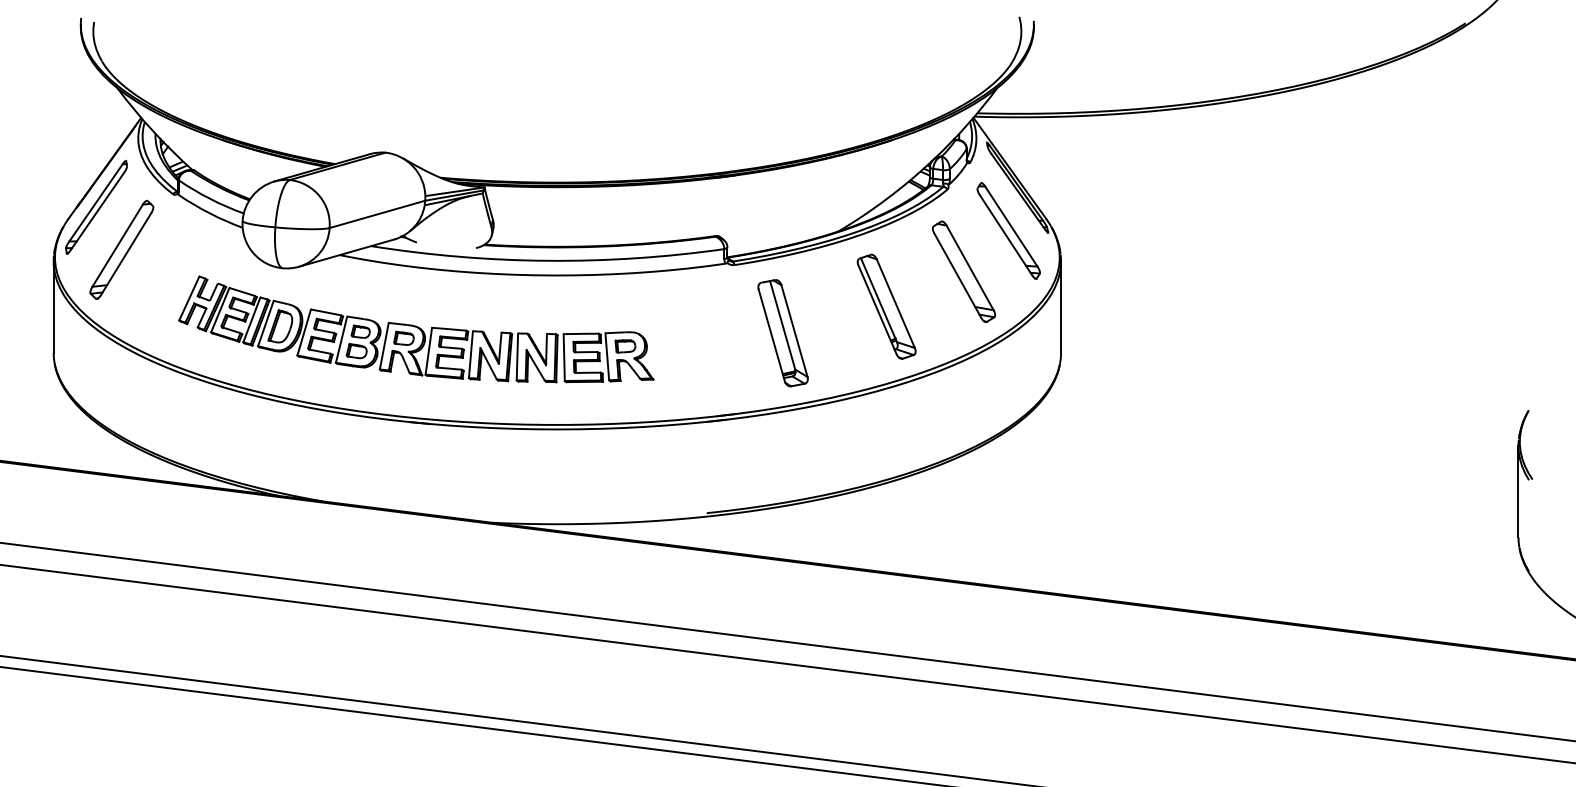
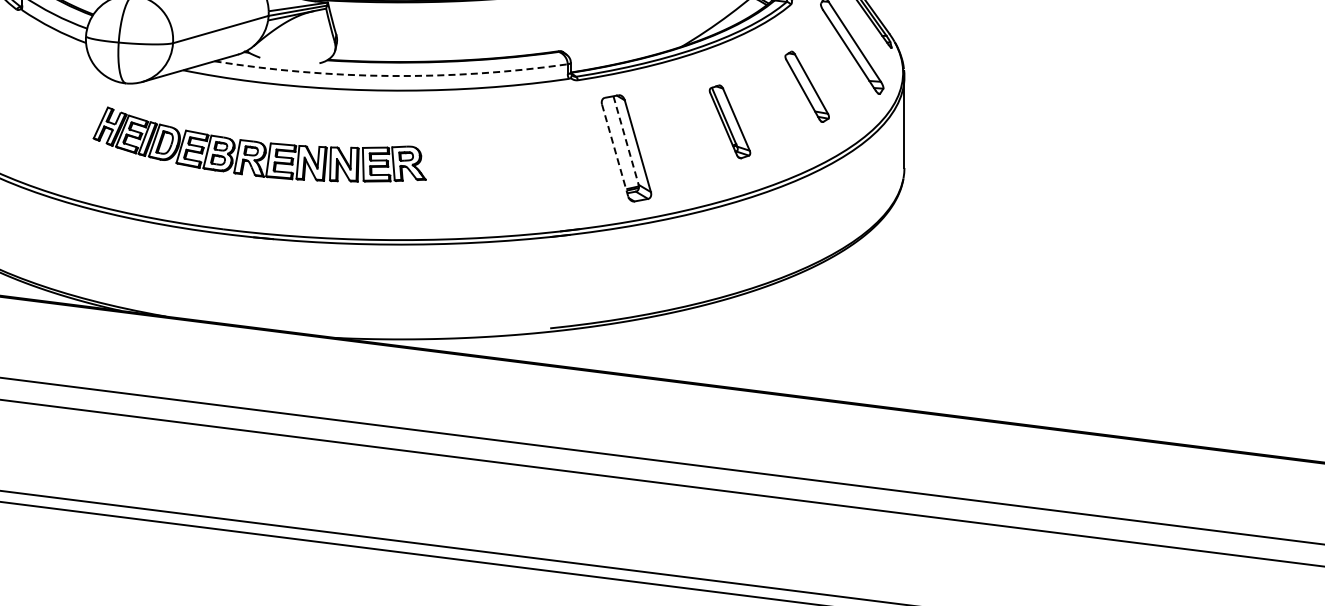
arc: (547, 260) -> (390, 75), solid -> dashed
part: (963, 271) -> (806, 86), size x0.7
part: (886, 306) -> (729, 121), size x0.7
line: (782, 325) -> (625, 140), solid -> dashed
part: (416, 329) -> (259, 144), size x0.7
line: (771, 335) -> (614, 150), solid -> dashed

